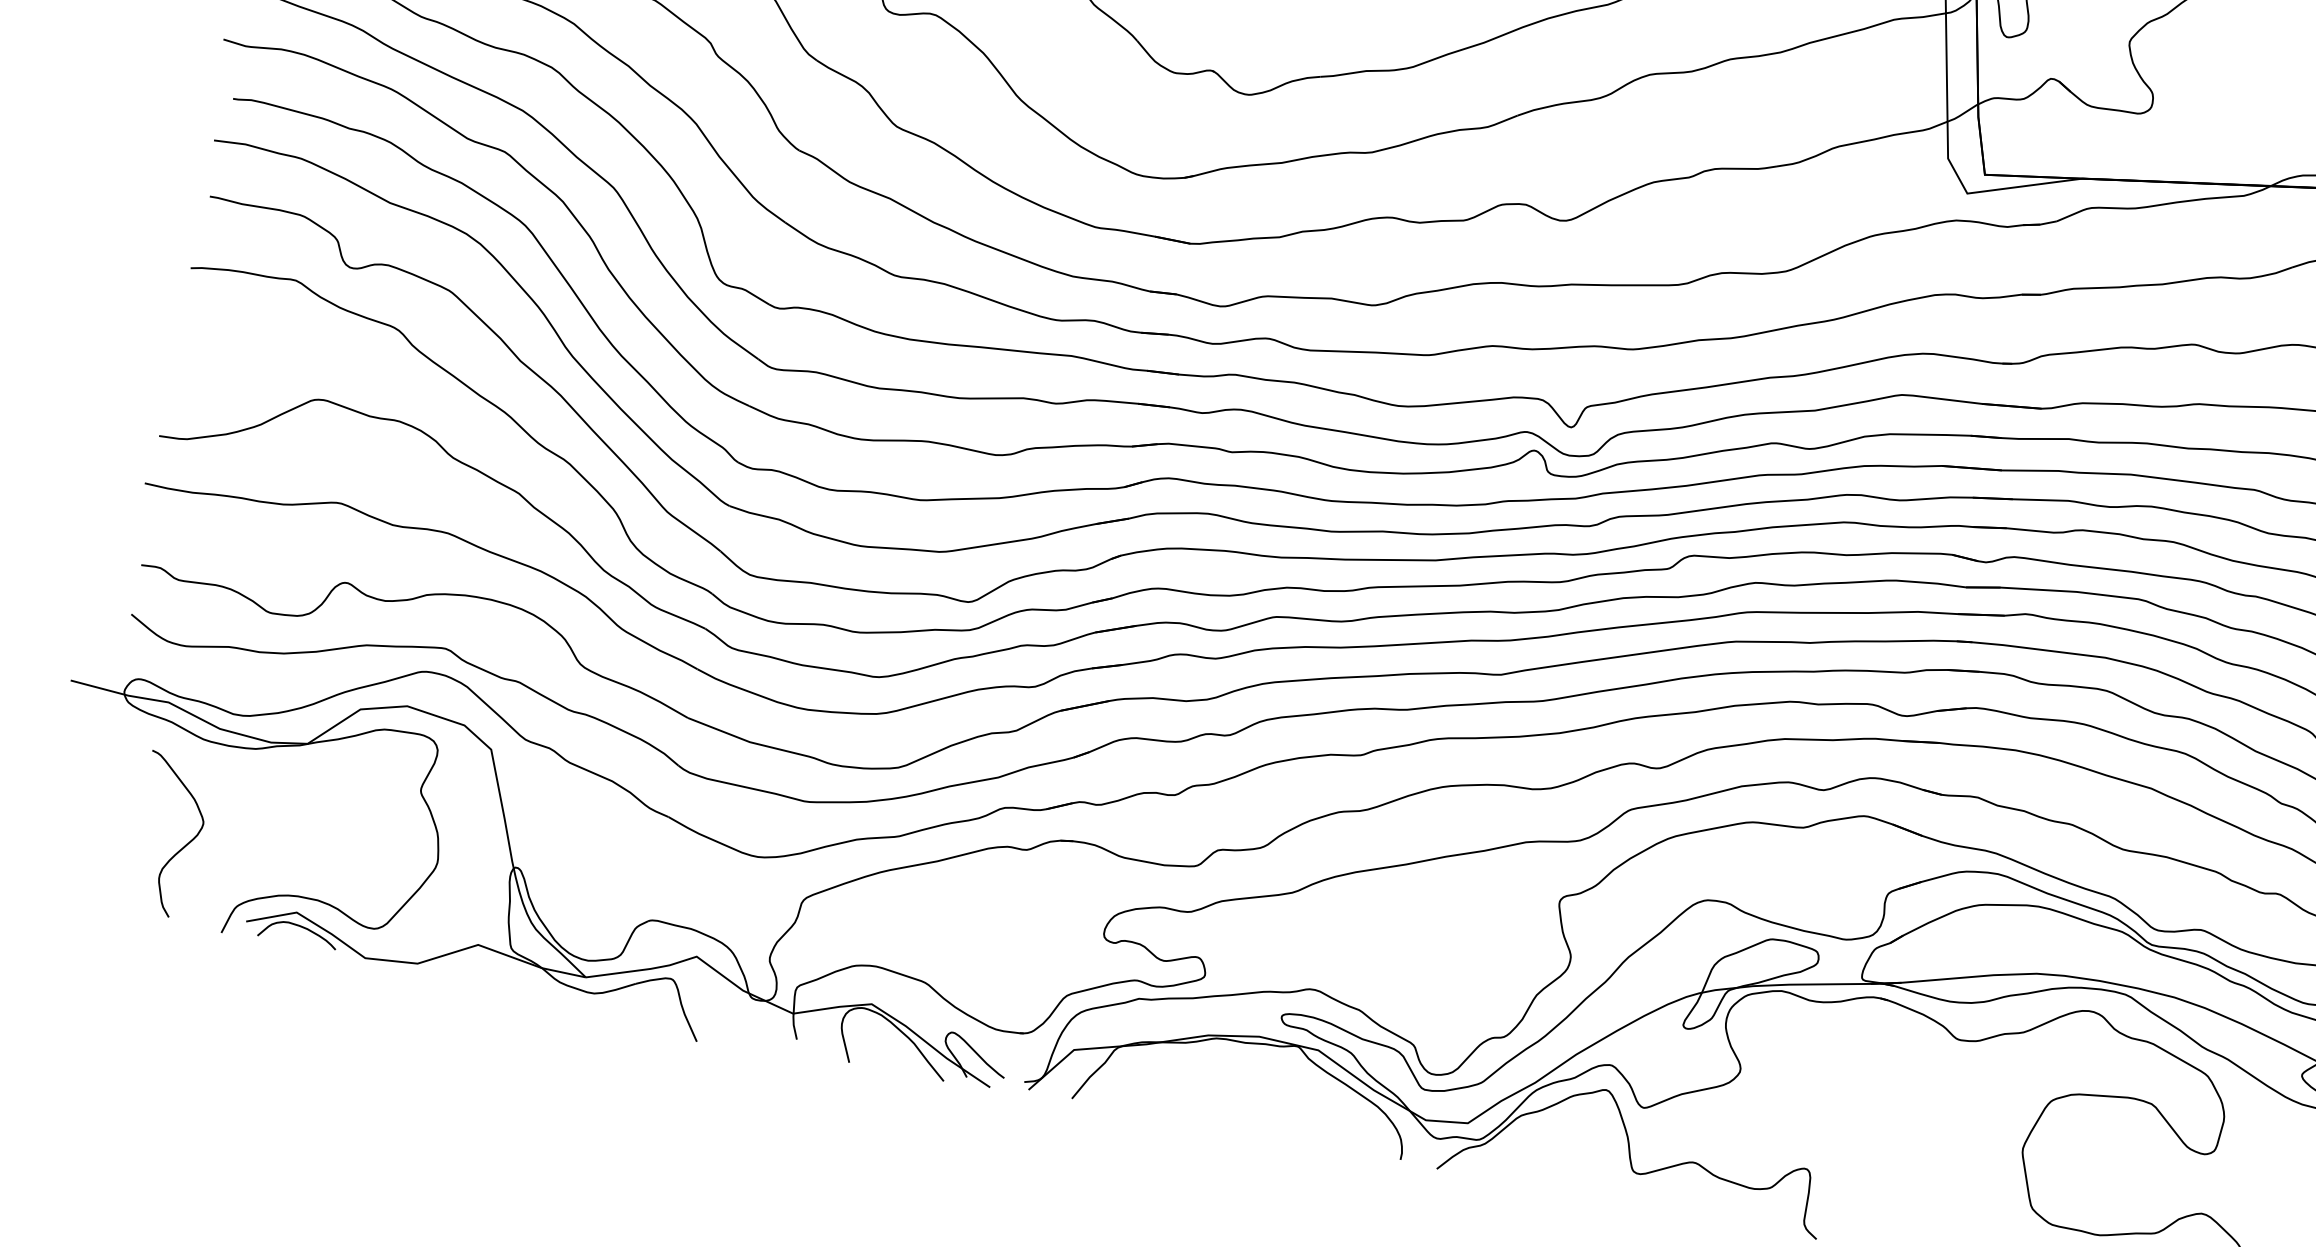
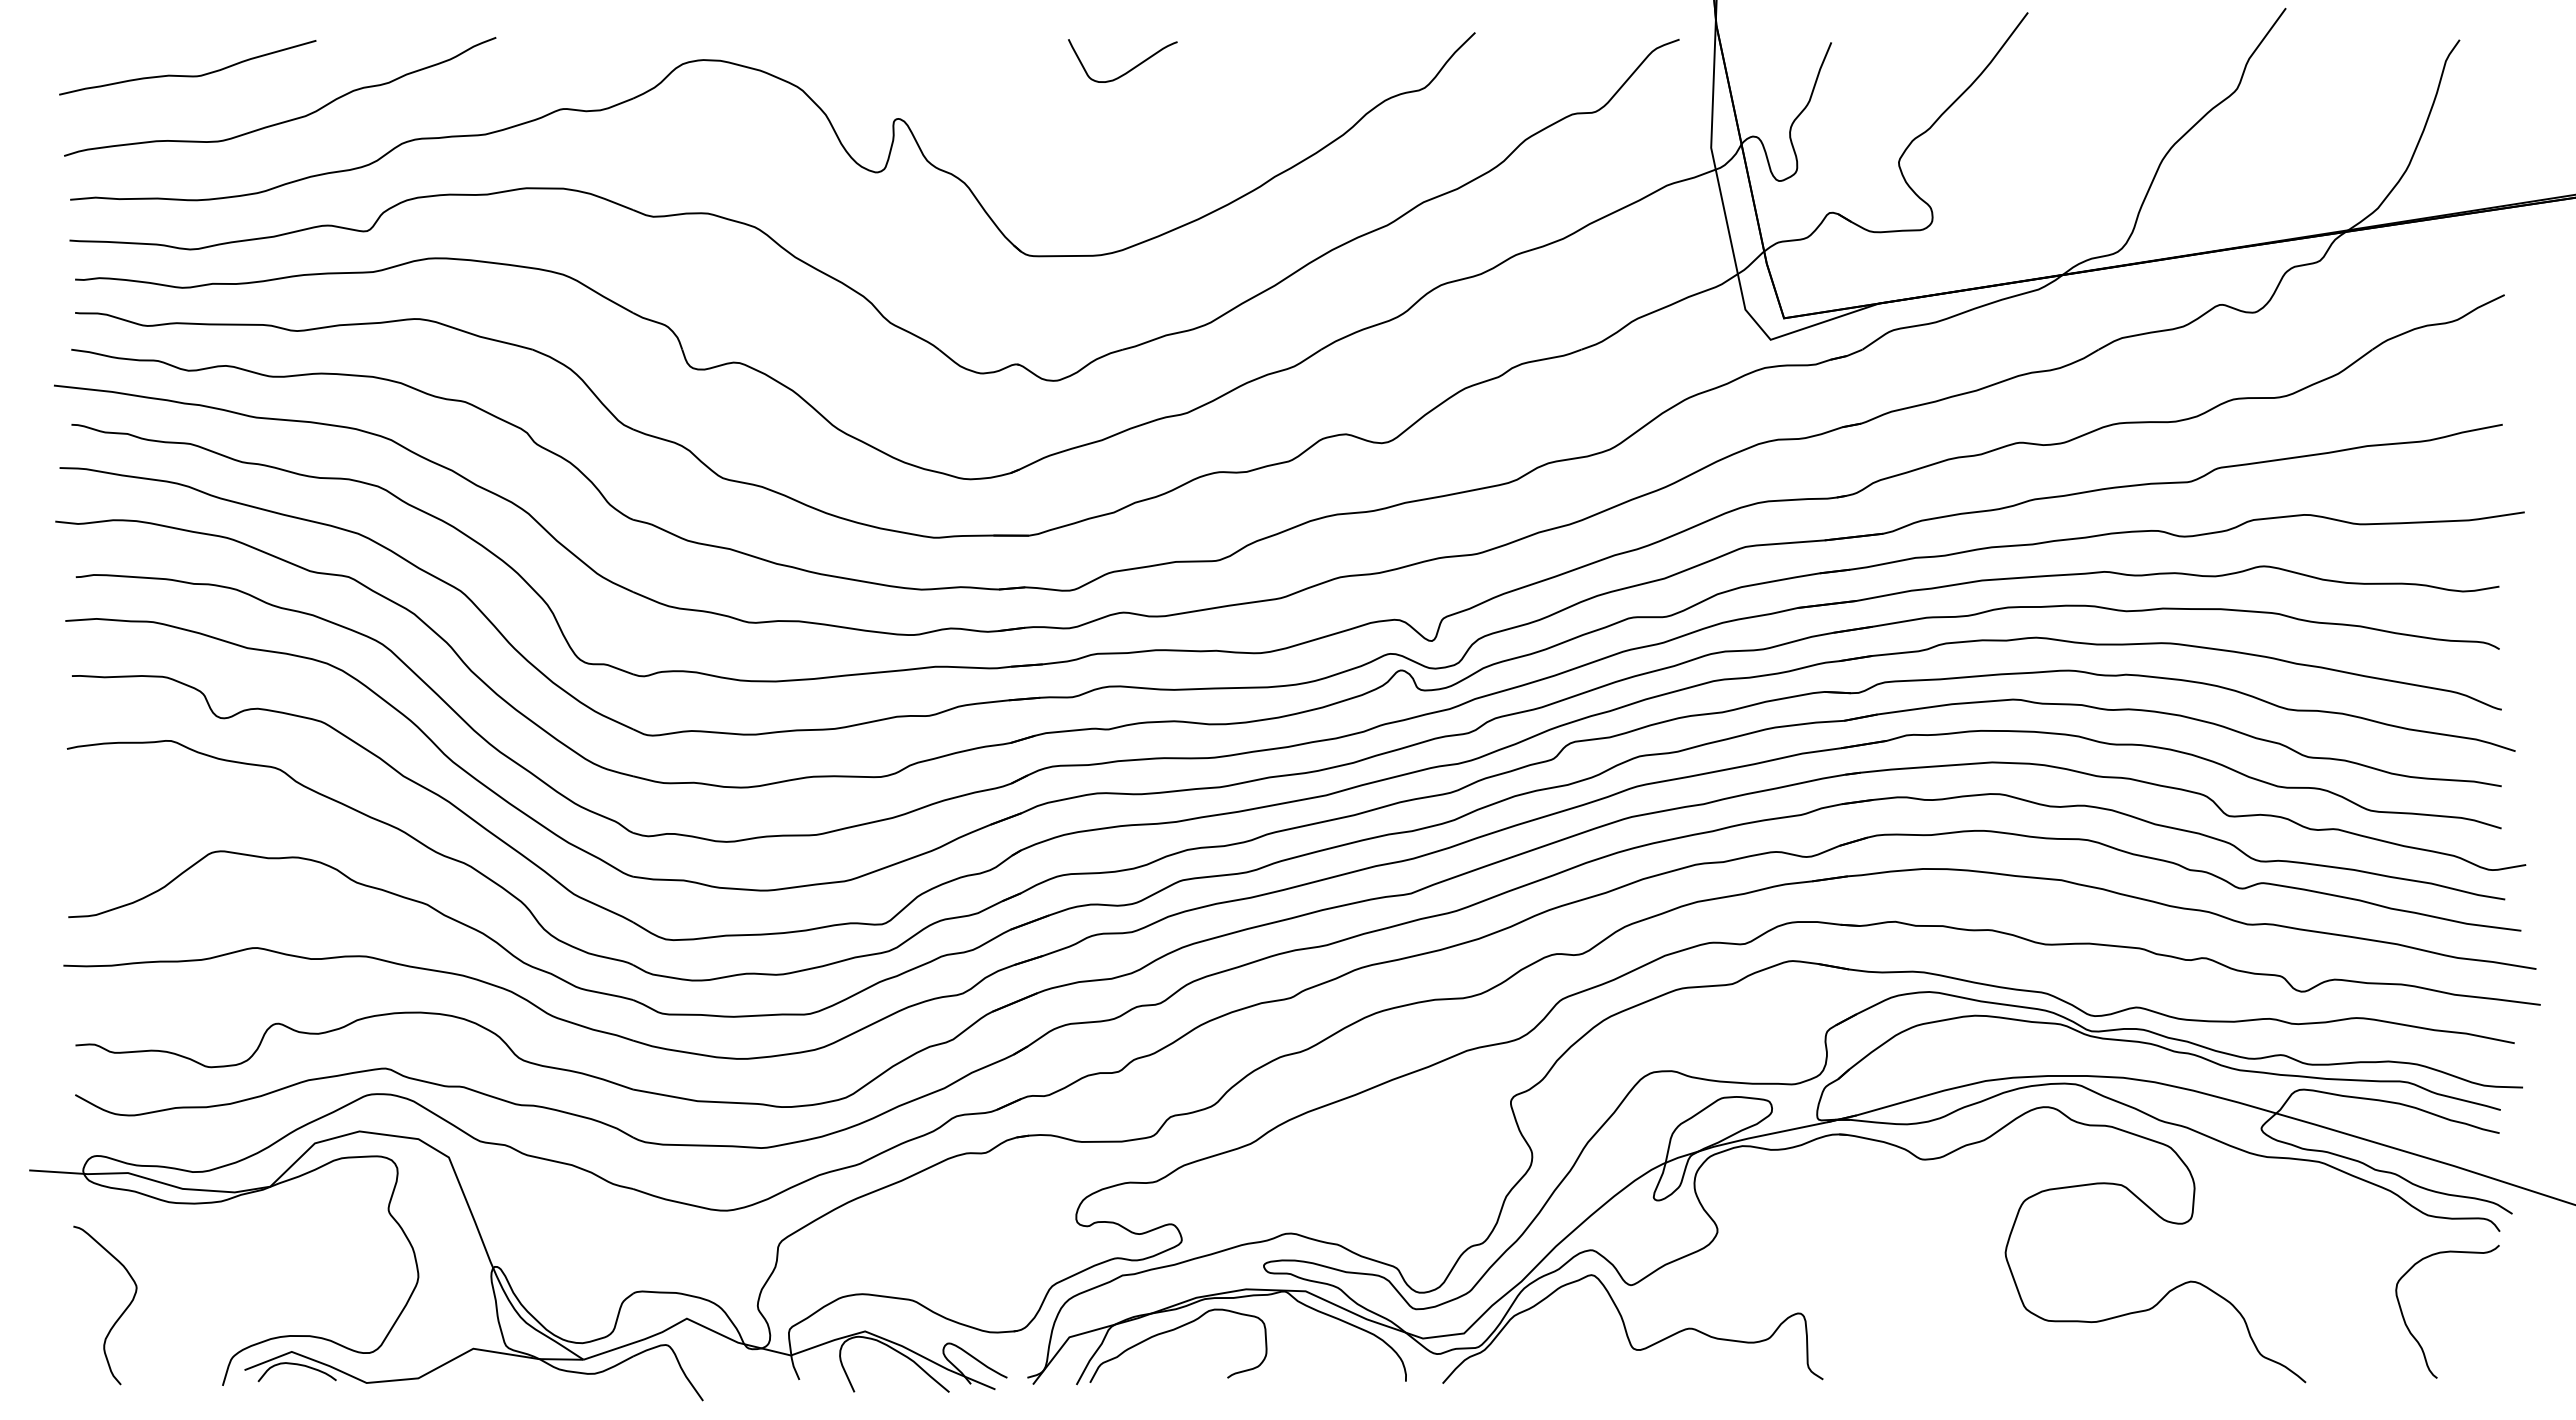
curve: (182, 847) -> (120, 1314), moved
curve: (1180, 1063) -> (1174, 1330), added

